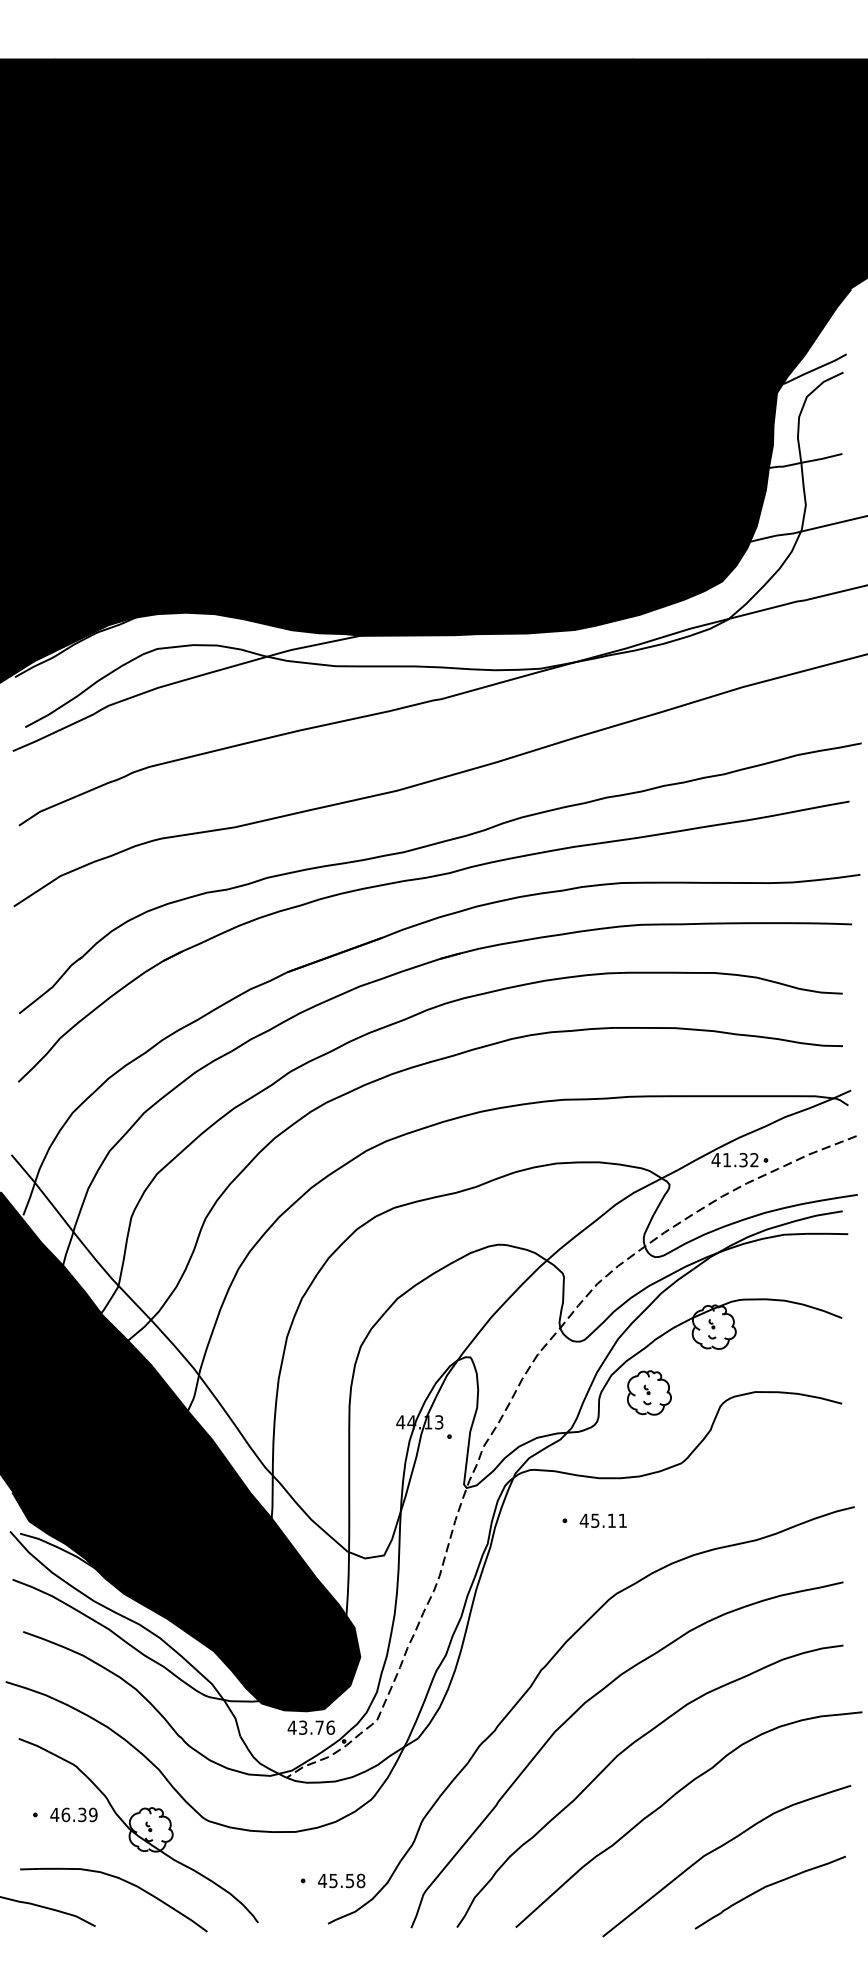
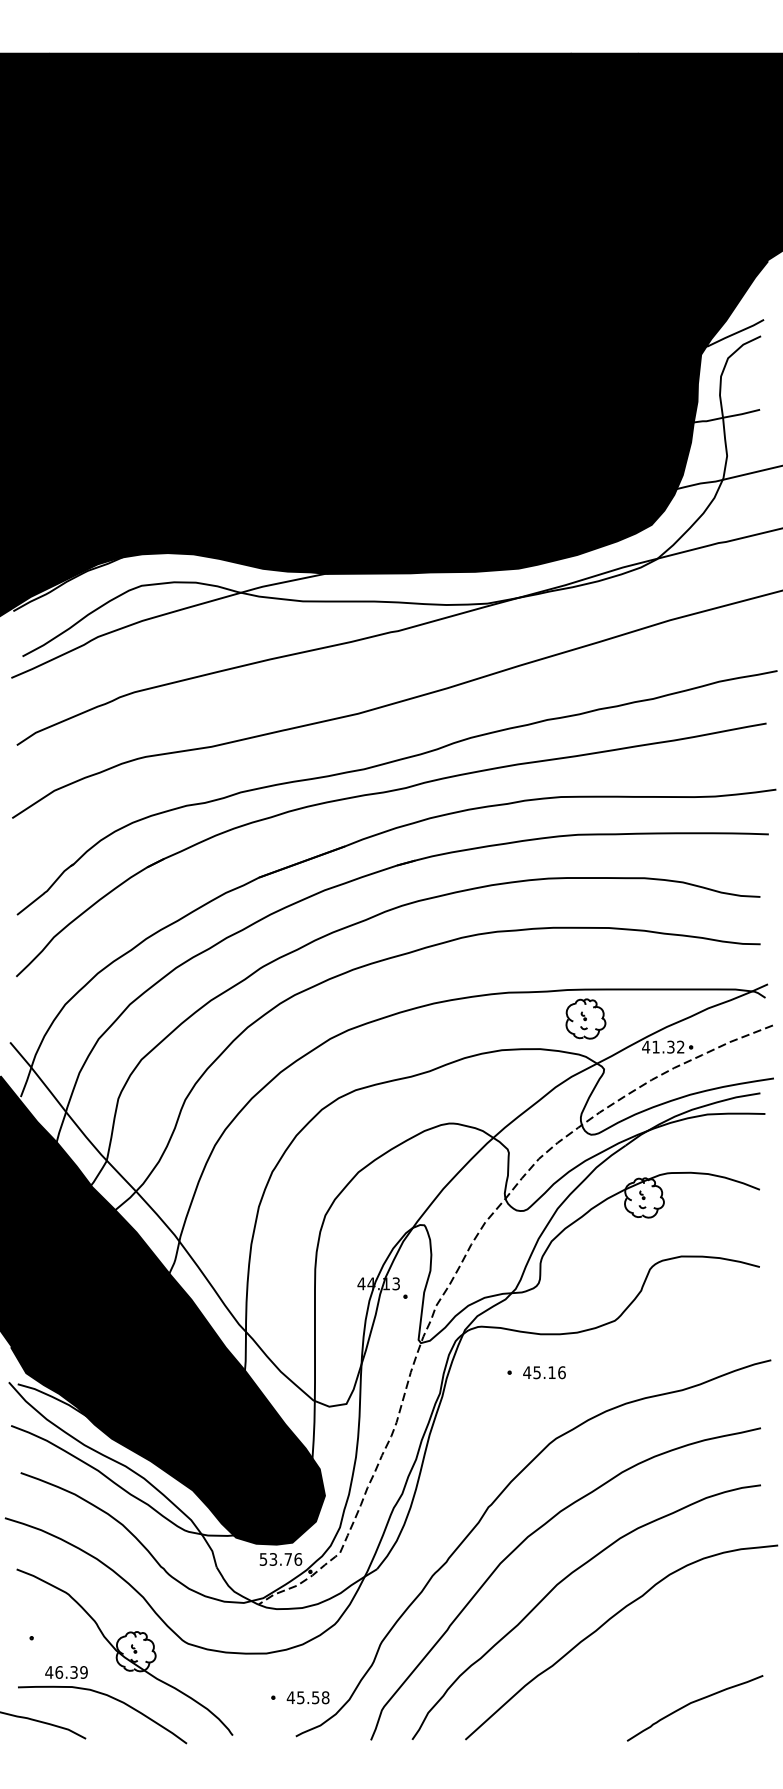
part: (649, 1392) -> (586, 1018), moved
text: (622, 1520) -> (561, 1372), 45.11 -> 45.16
text: (291, 1727) -> (262, 1559), 43.76 -> 53.76
text: (73, 1814) -> (66, 1672), moved
curve: (719, 1848) -> (649, 1668), removed

